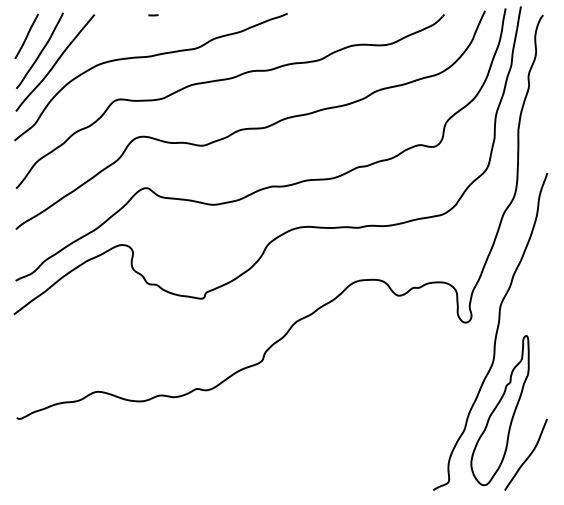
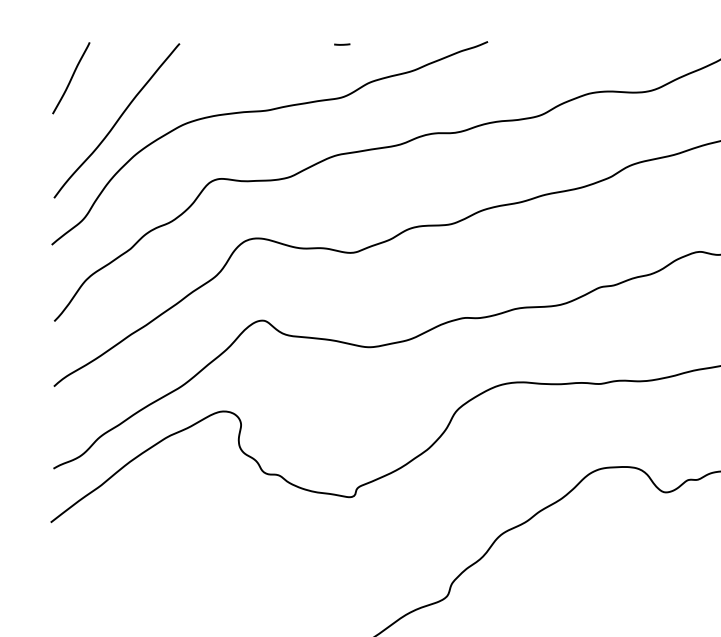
curve: (153, 15) -> (342, 44), moved
curve: (40, 51) -> (93, 102), removed

